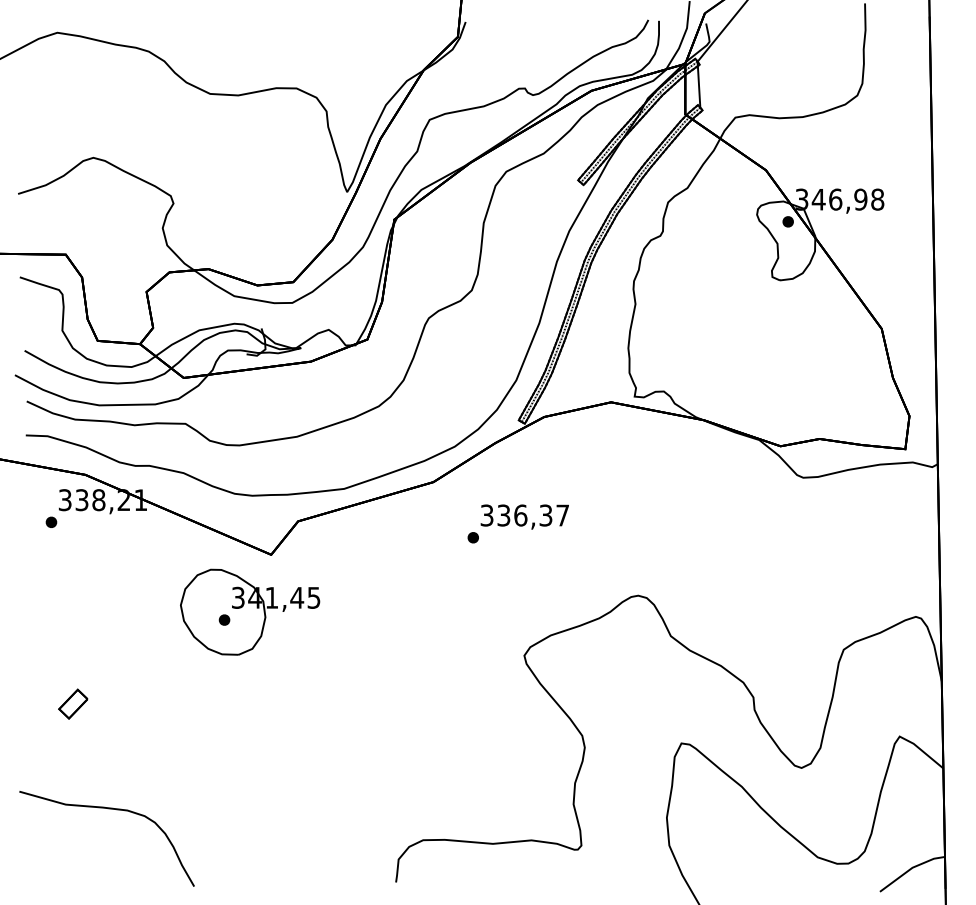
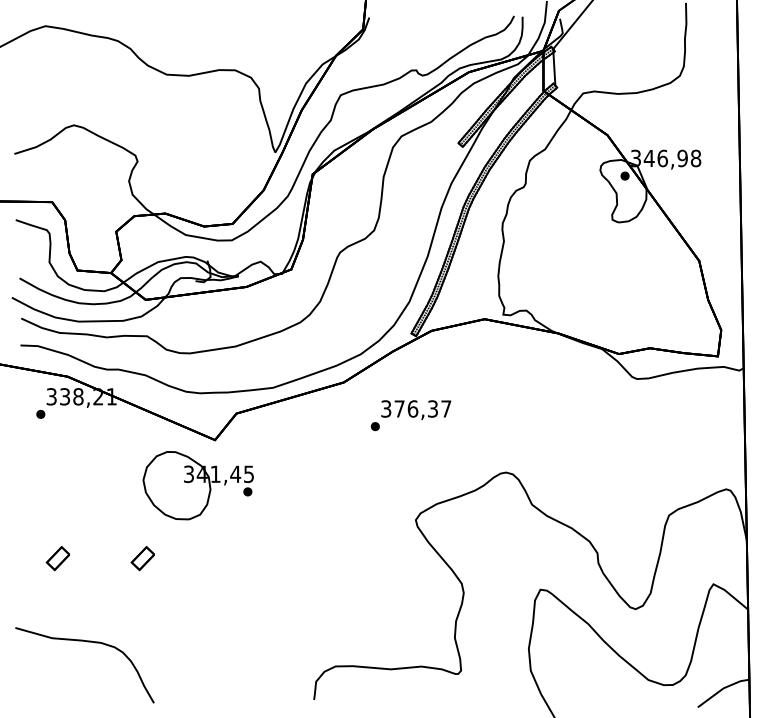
text: (503, 515) -> (399, 408), 336,37 -> 376,37
part: (224, 619) -> (247, 491), moved
part: (180, 703) -> (143, 558), added

